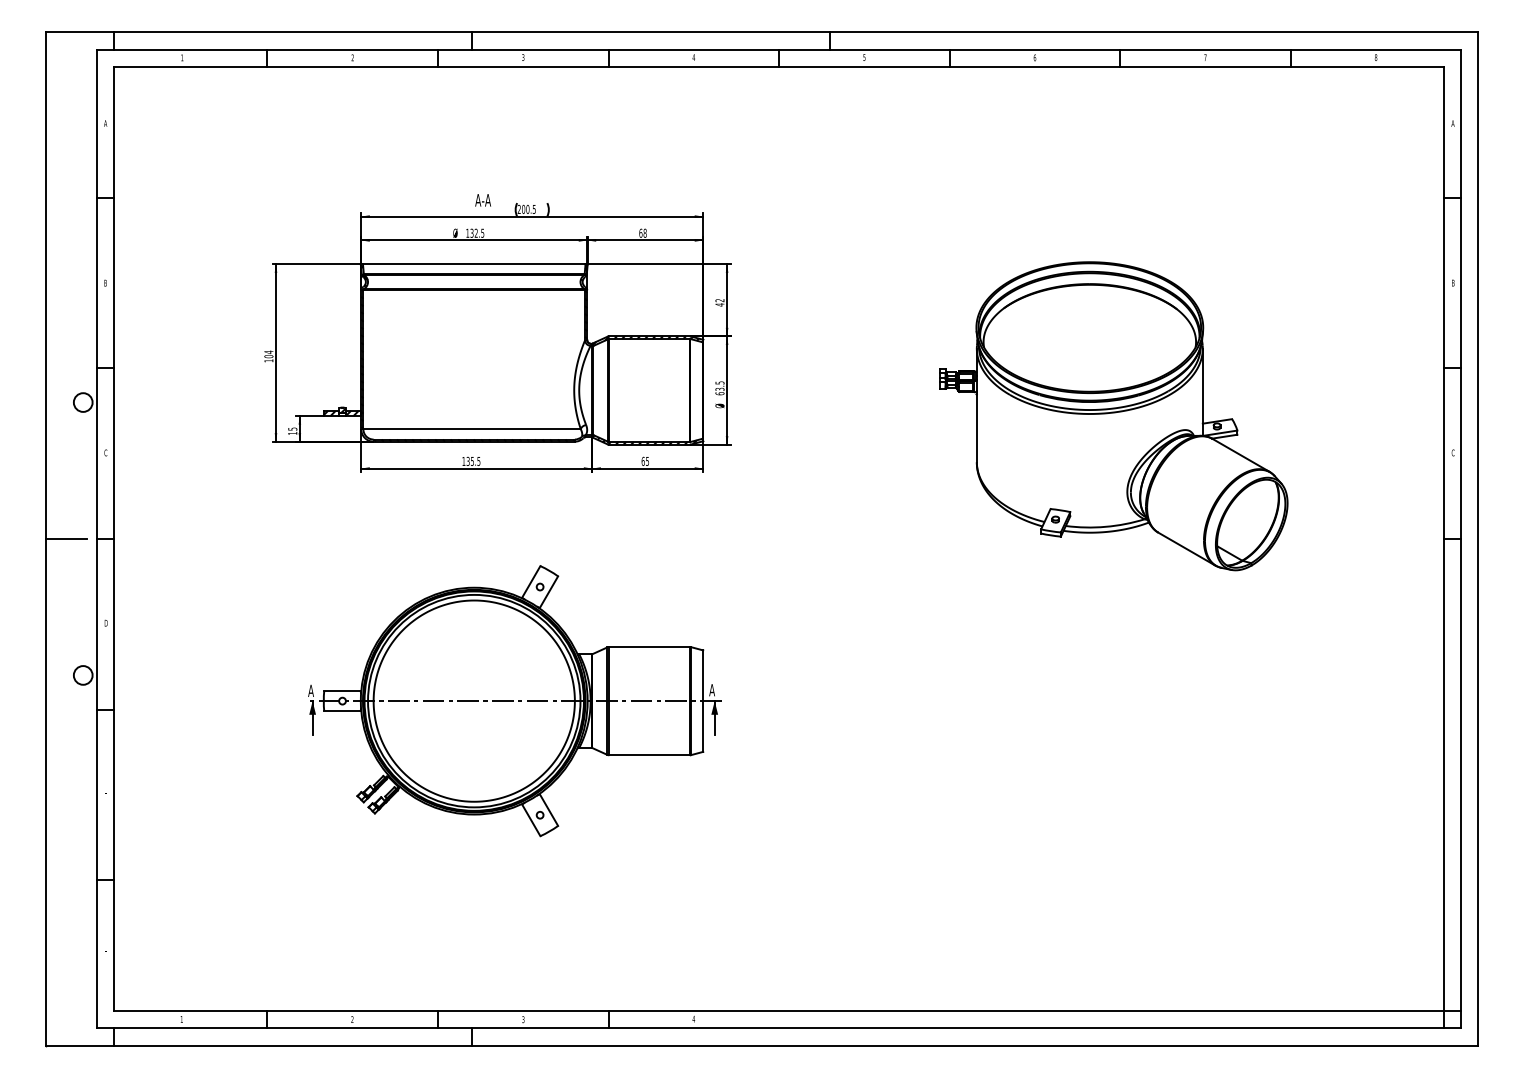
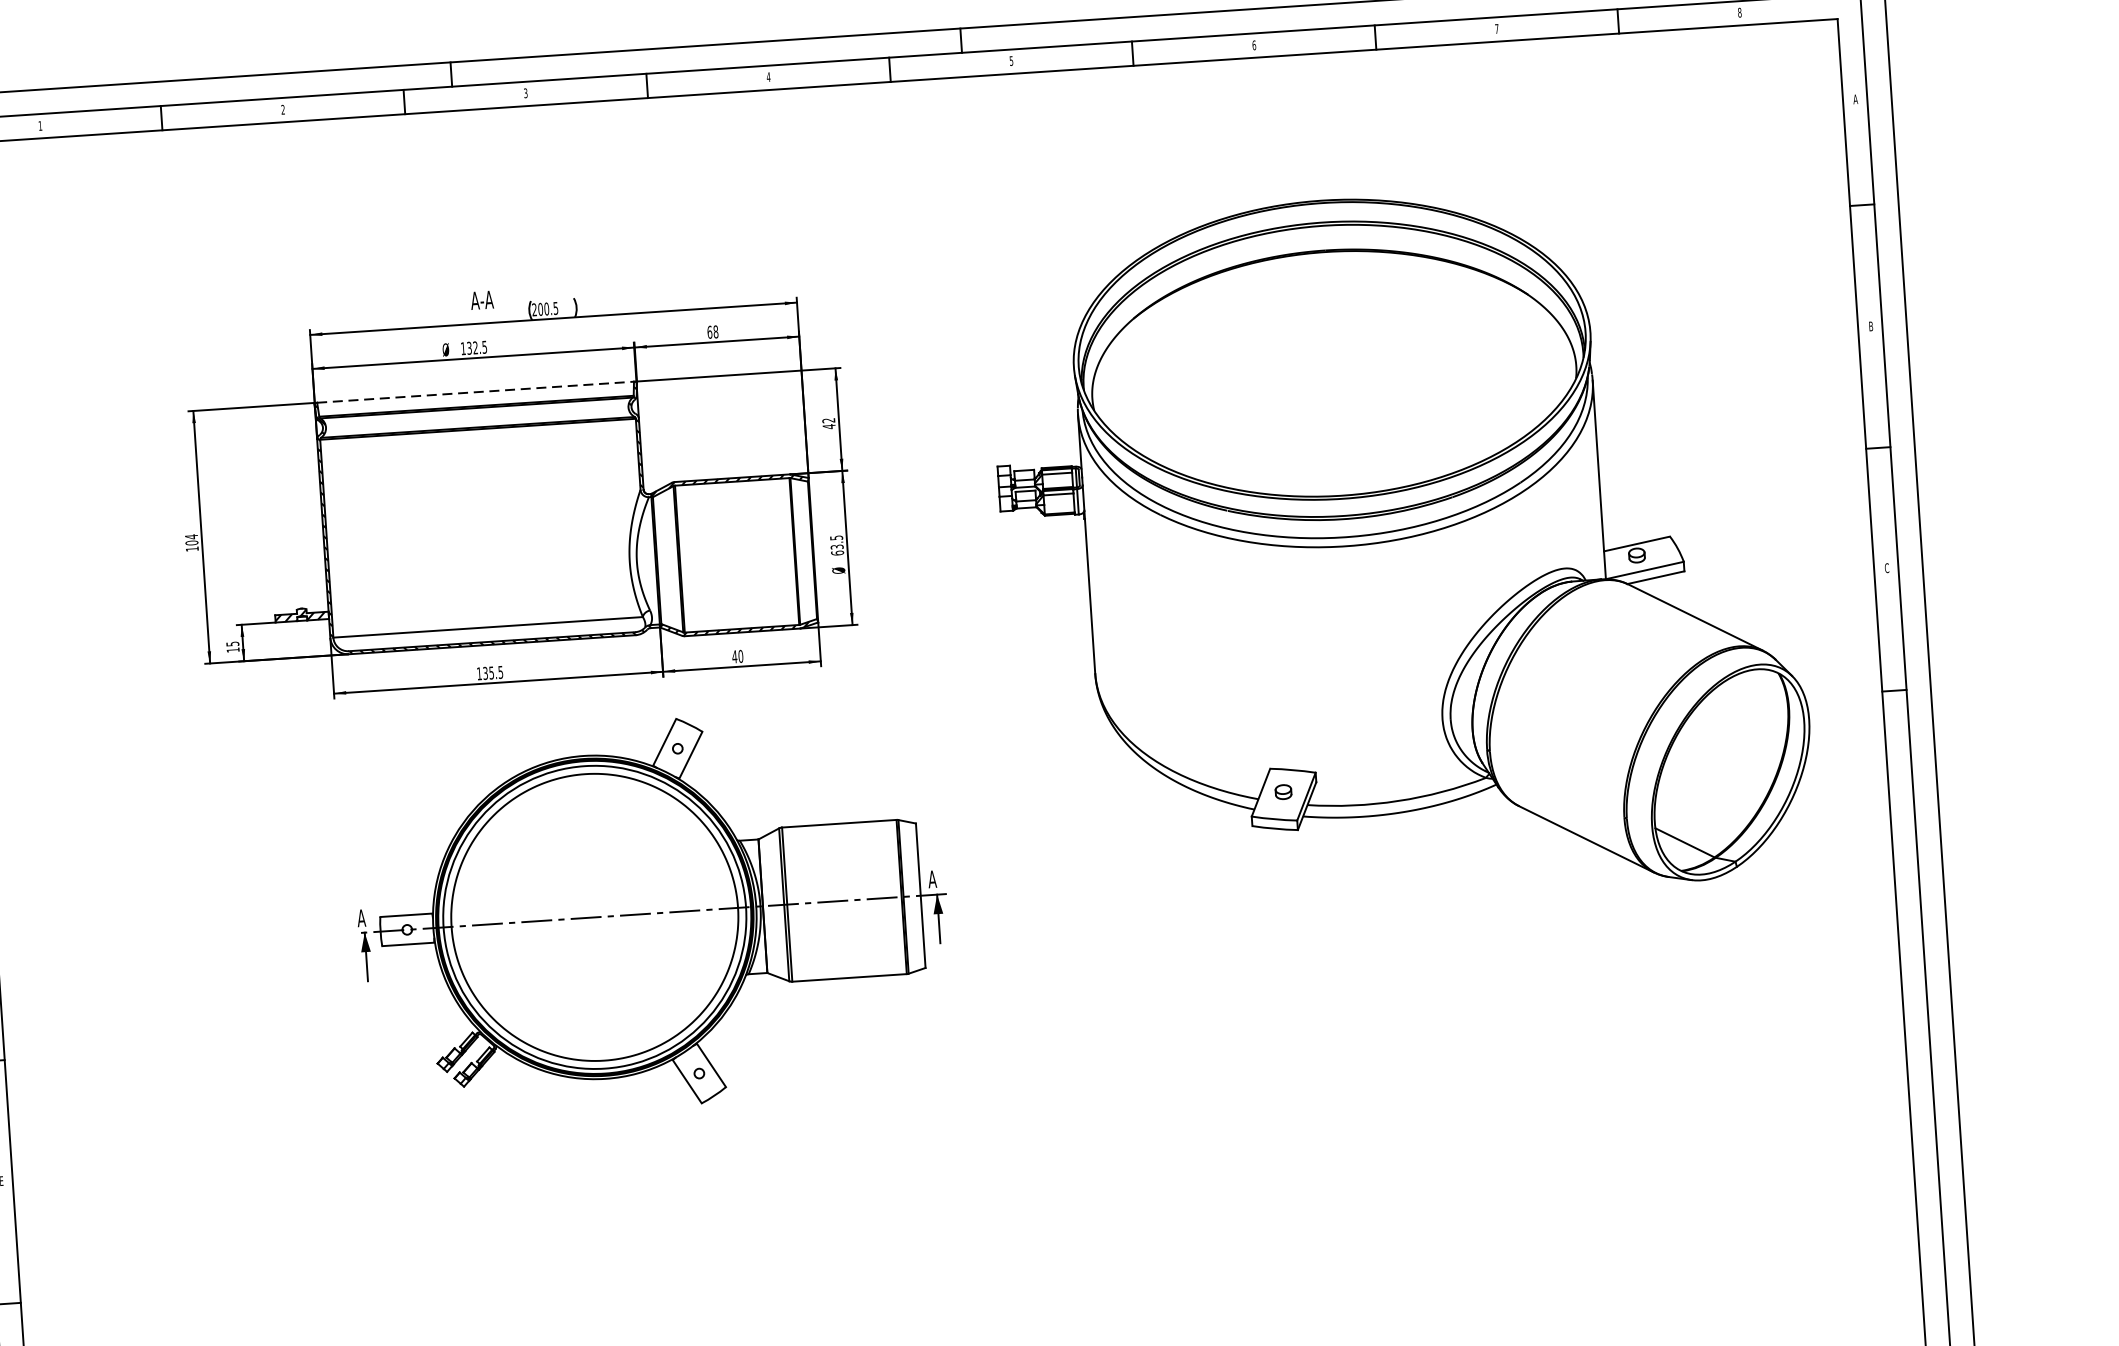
line: (474, 264) -> (475, 392), solid -> dashed
part: (1113, 416) -> (1399, 548), size x1.6
text: (645, 460) -> (737, 655), 65 -> 40
part: (514, 701) -> (652, 914), moved

